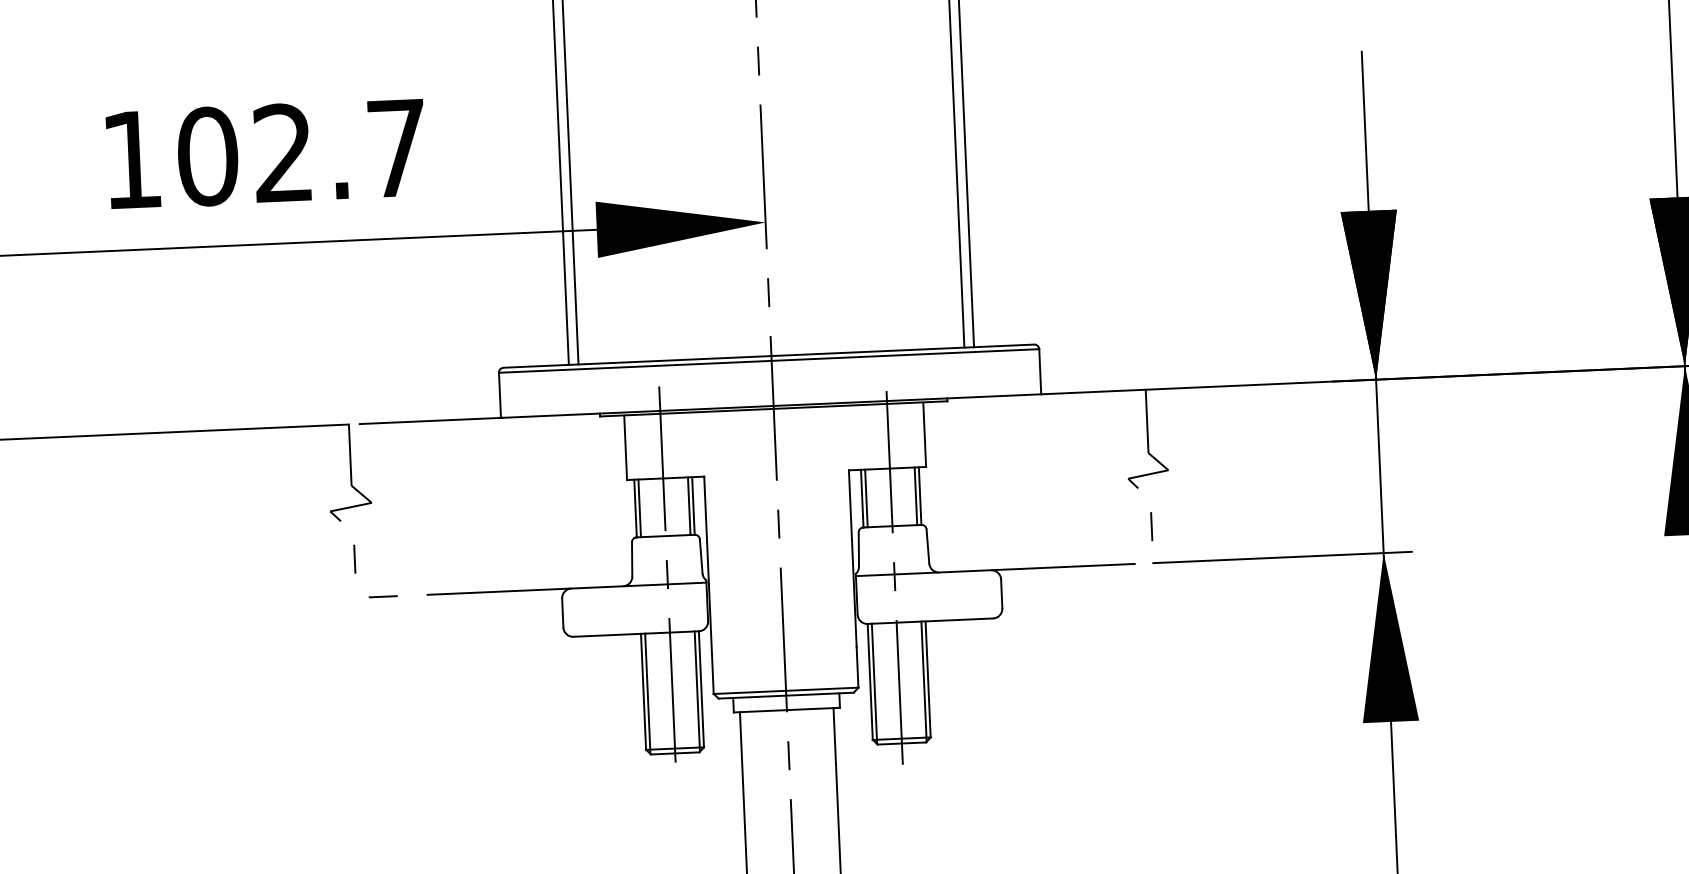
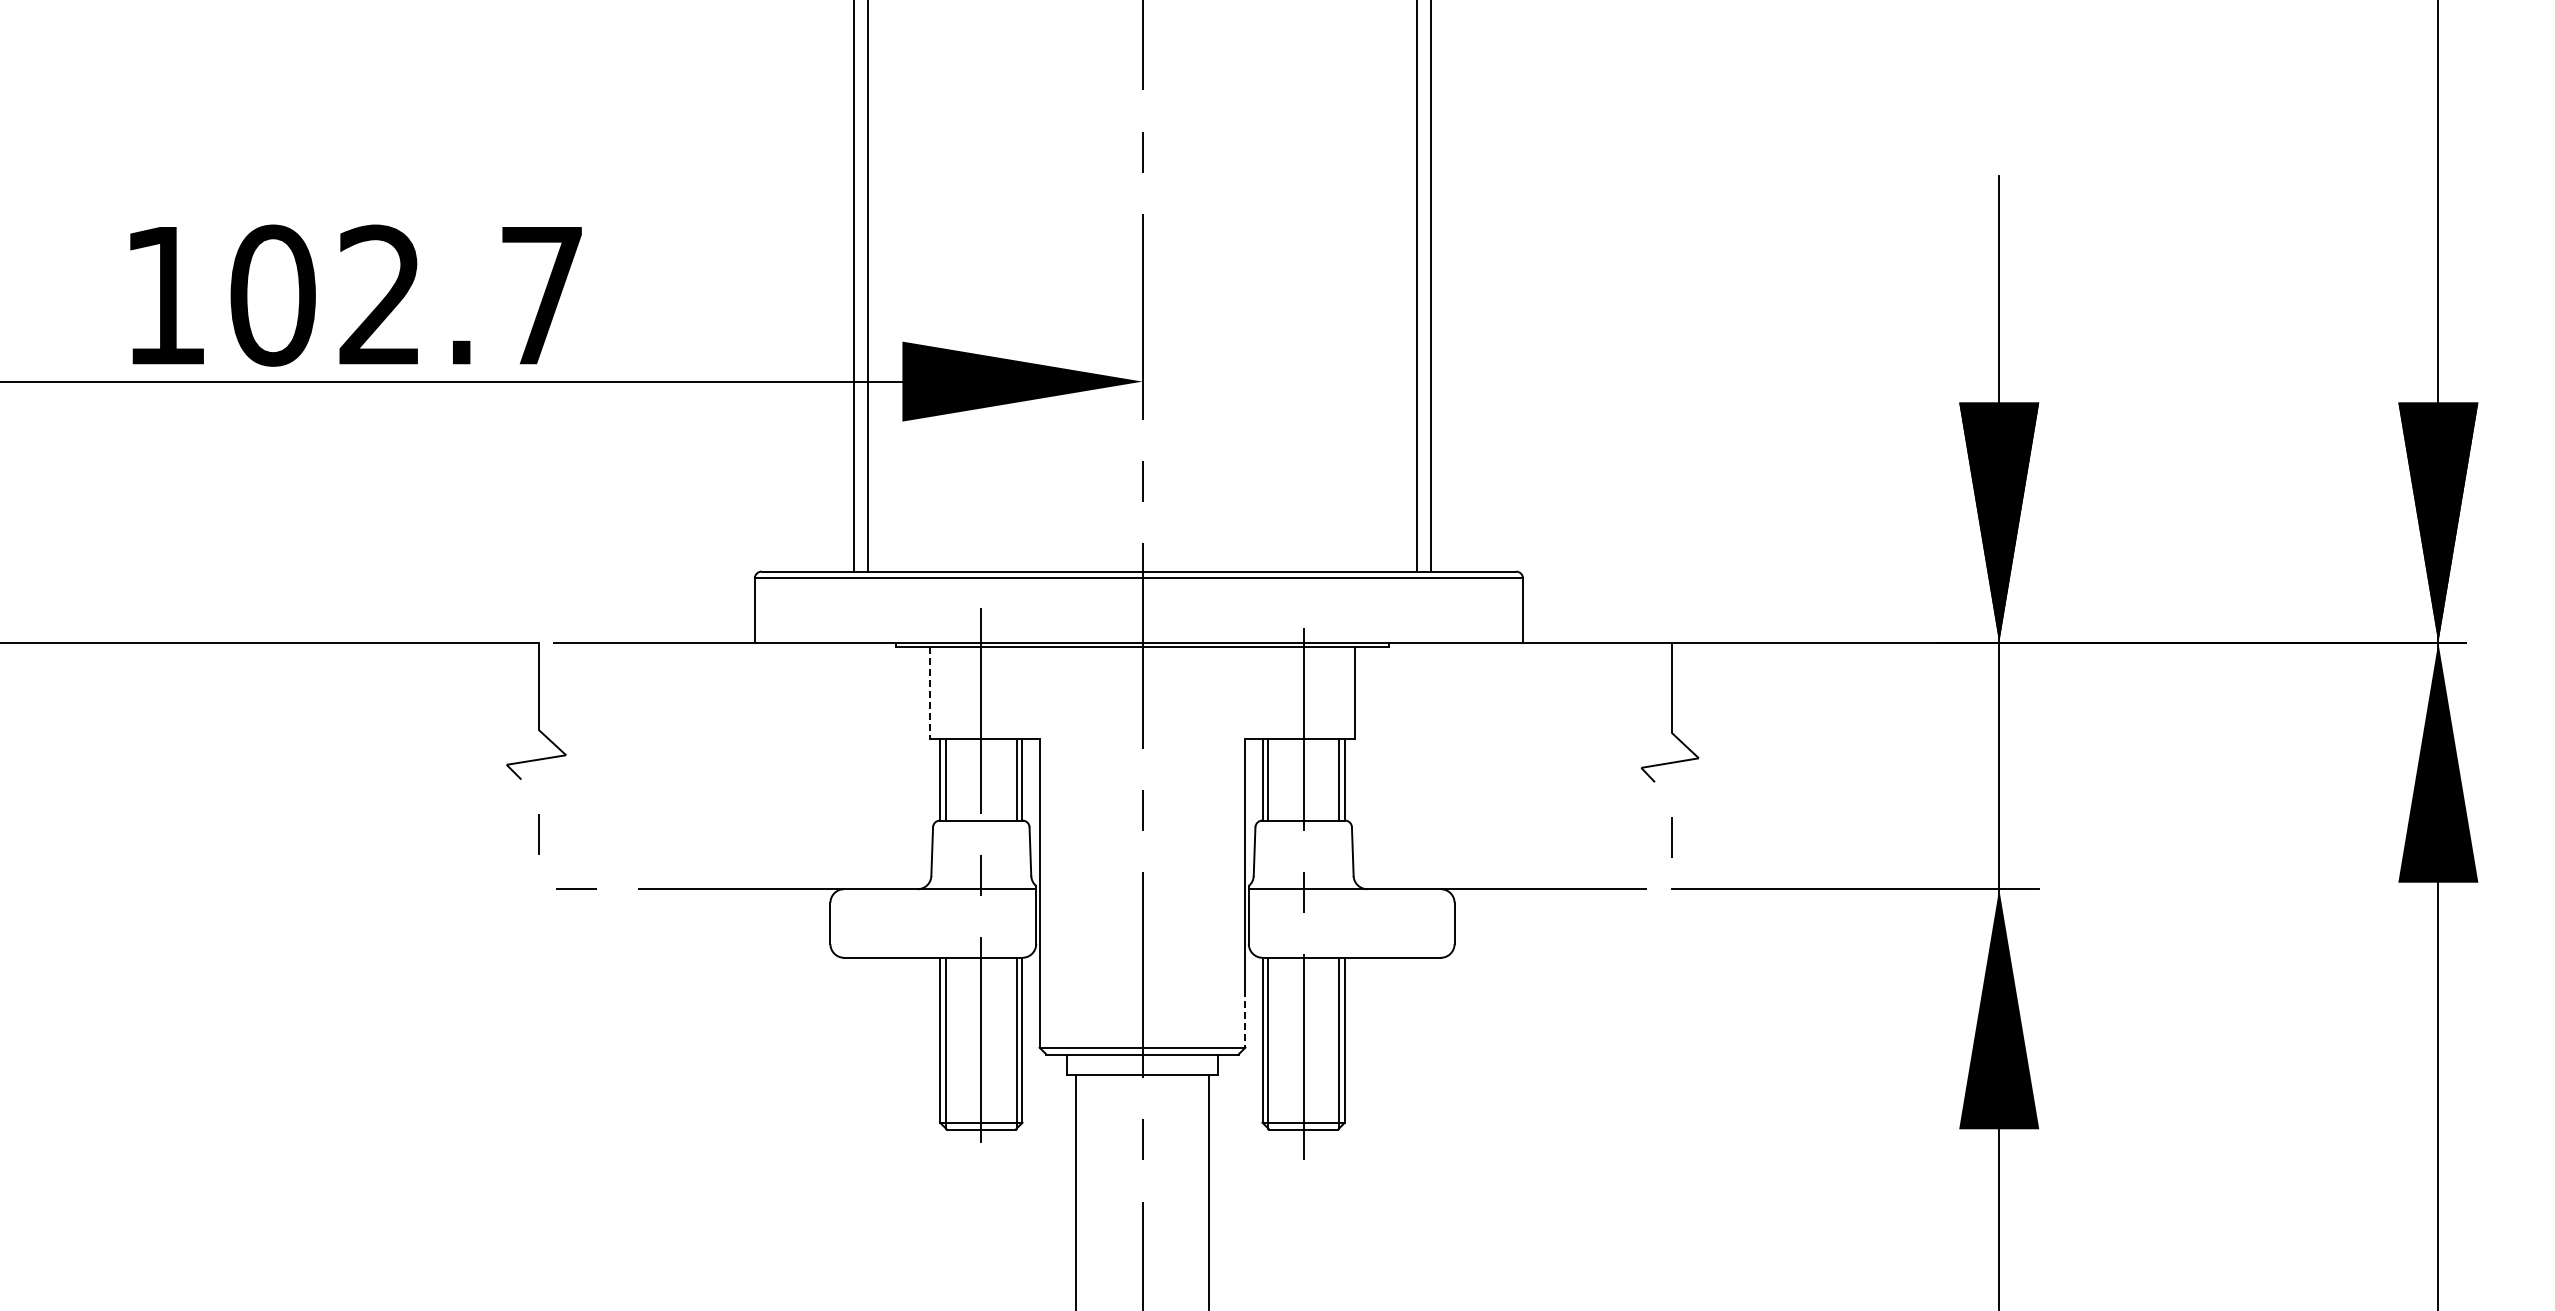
text: (265, 153) -> (355, 295), moved
line: (625, 447) -> (929, 692), solid -> dashed
line: (857, 667) -> (1245, 1018), solid -> dashed

